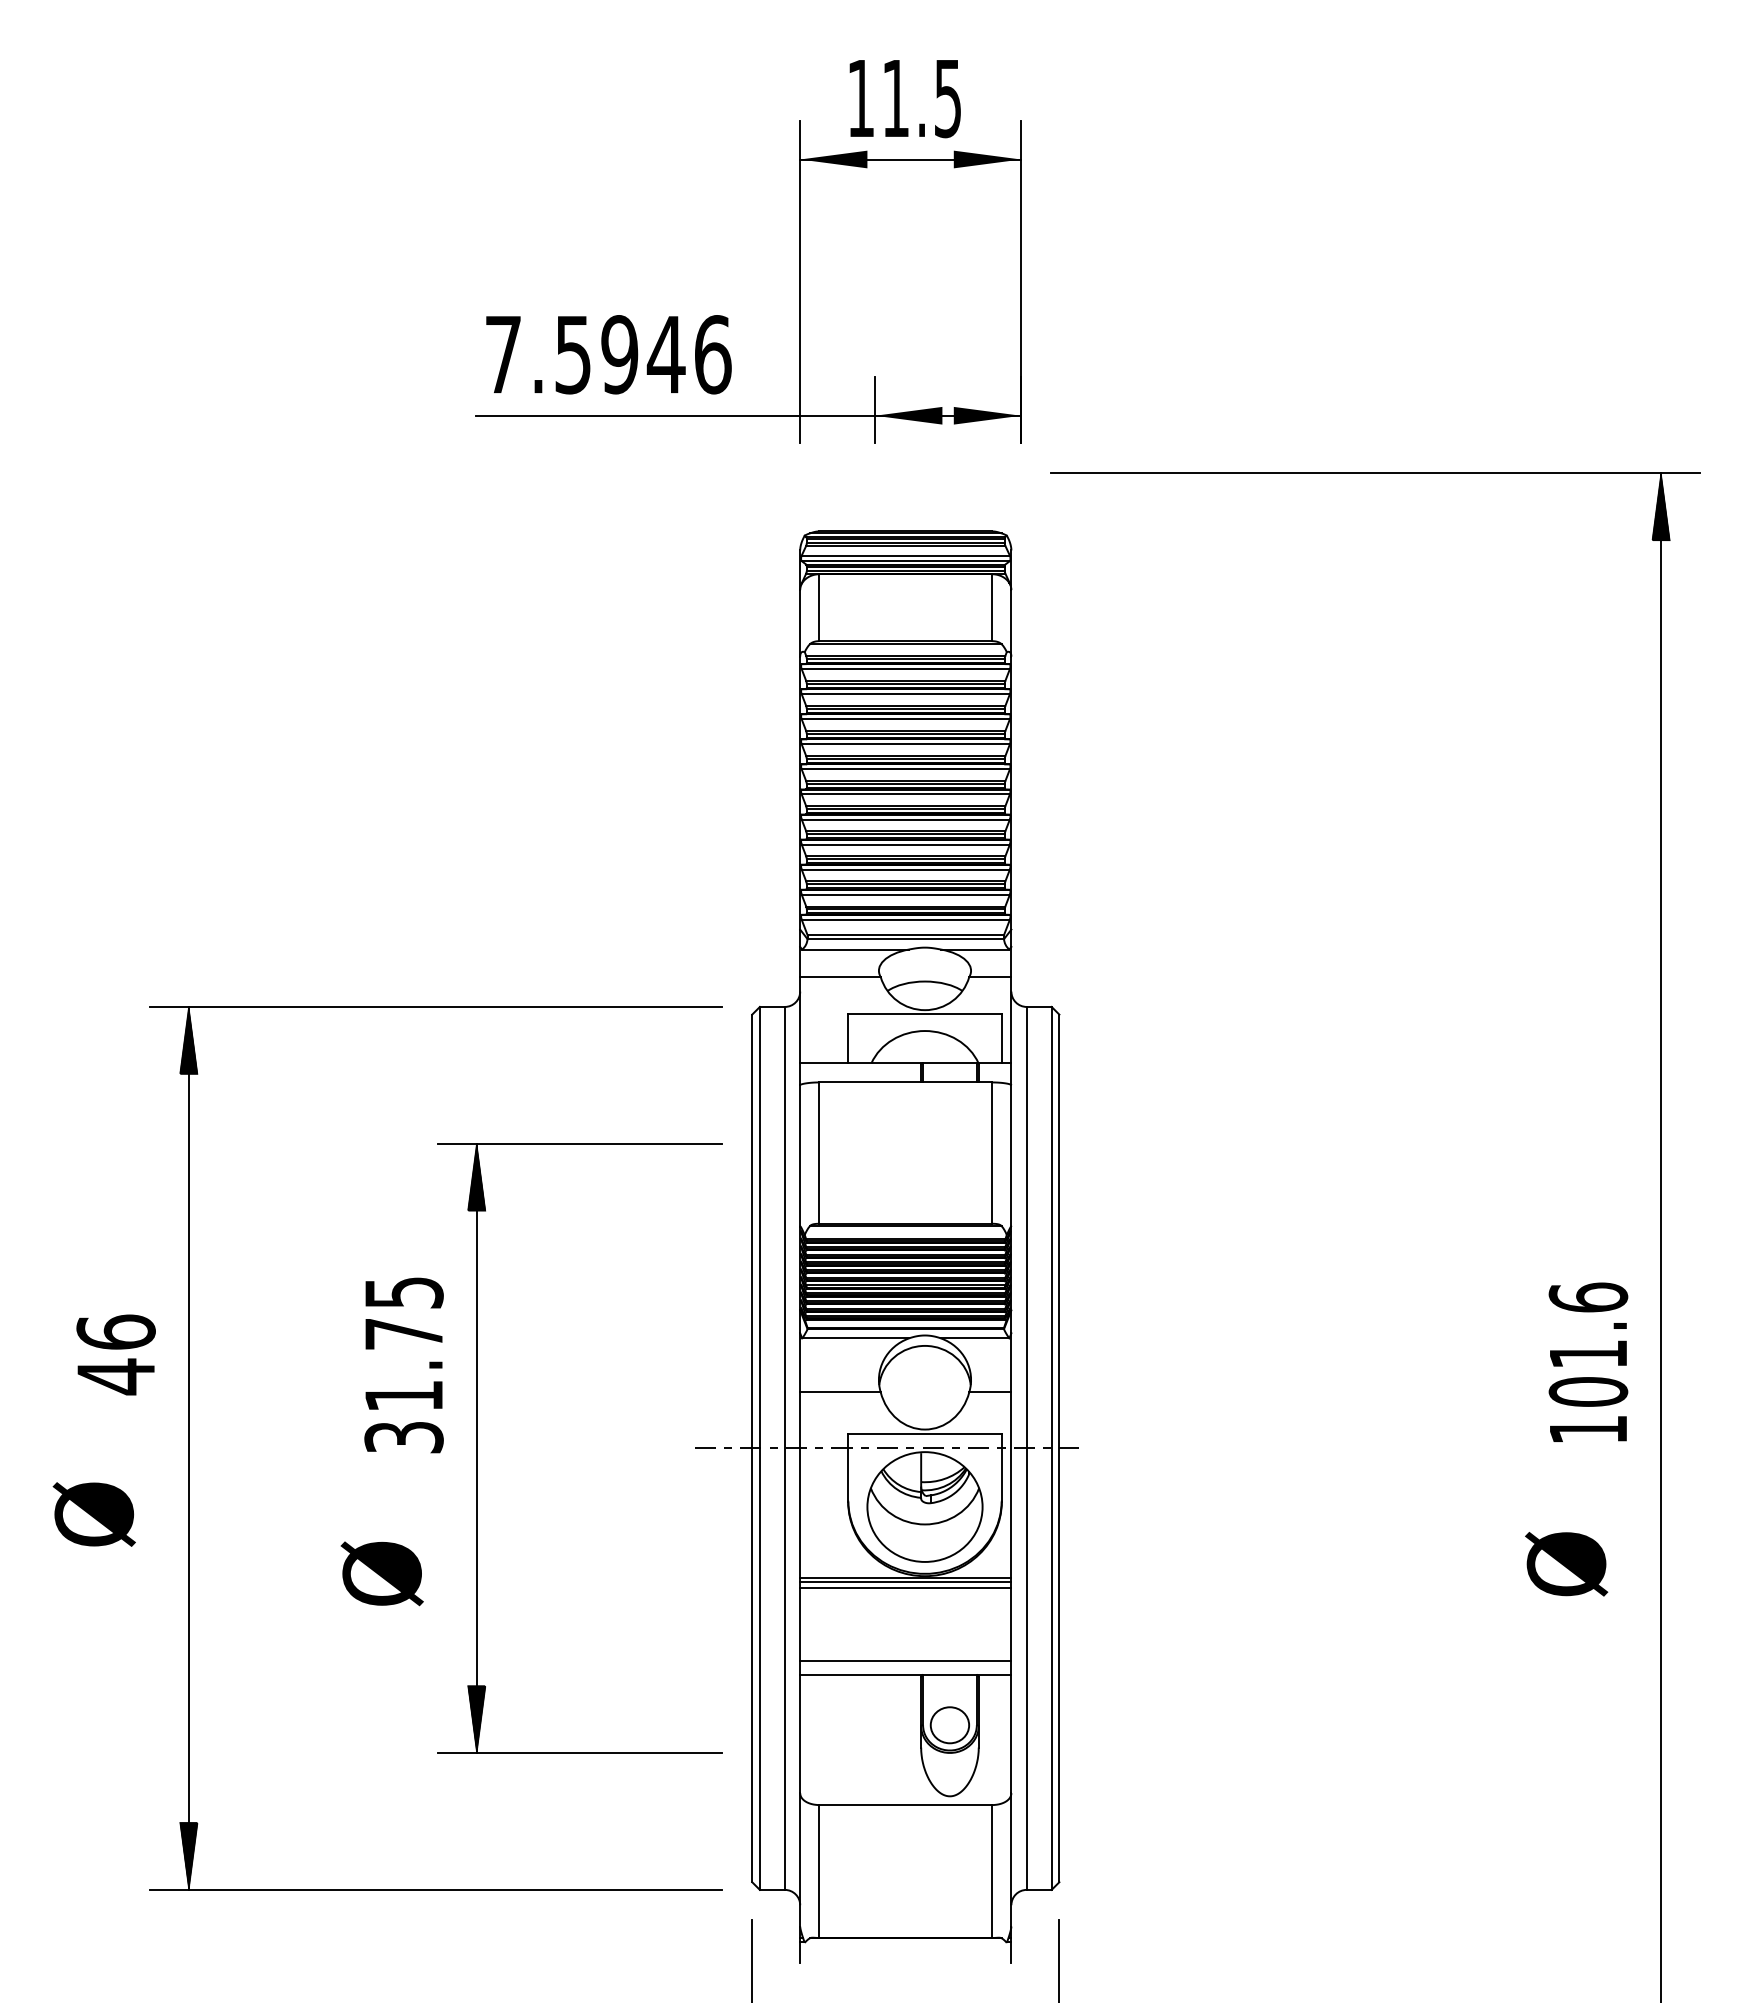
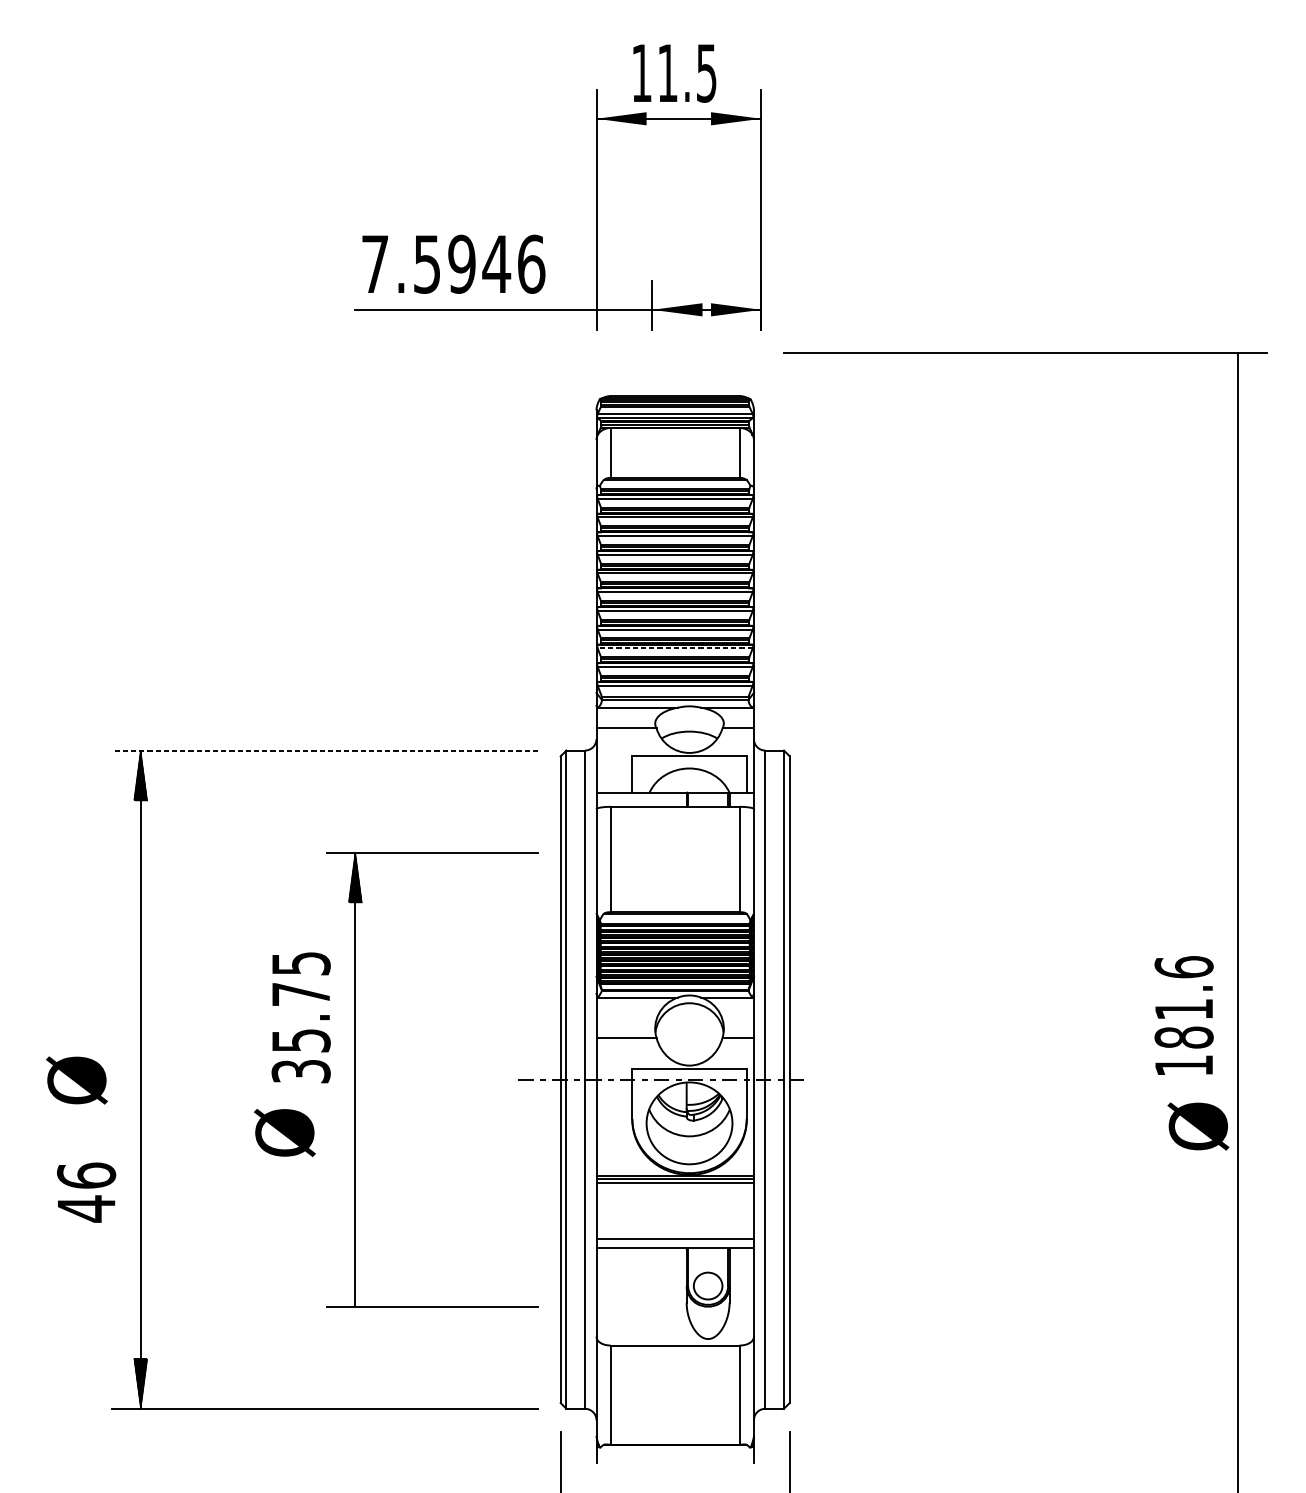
hatch: (1660, 506) -> (1237, 377), removed
line: (905, 869) -> (674, 648), solid -> dashed
line: (436, 1006) -> (325, 750), solid -> dashed
text: (115, 1354) -> (86, 1192), moved
text: (1588, 1391) -> (1184, 1037), 101.6 -> 181.6
text: (404, 1396) -> (301, 1040), 31.75 -> 35.75
text: (93, 1514) -> (76, 1080), moved
text: (1566, 1564) -> (1198, 1126), moved
text: (381, 1573) -> (284, 1132), moved
hatch: (476, 1718) -> (355, 1281), removed

